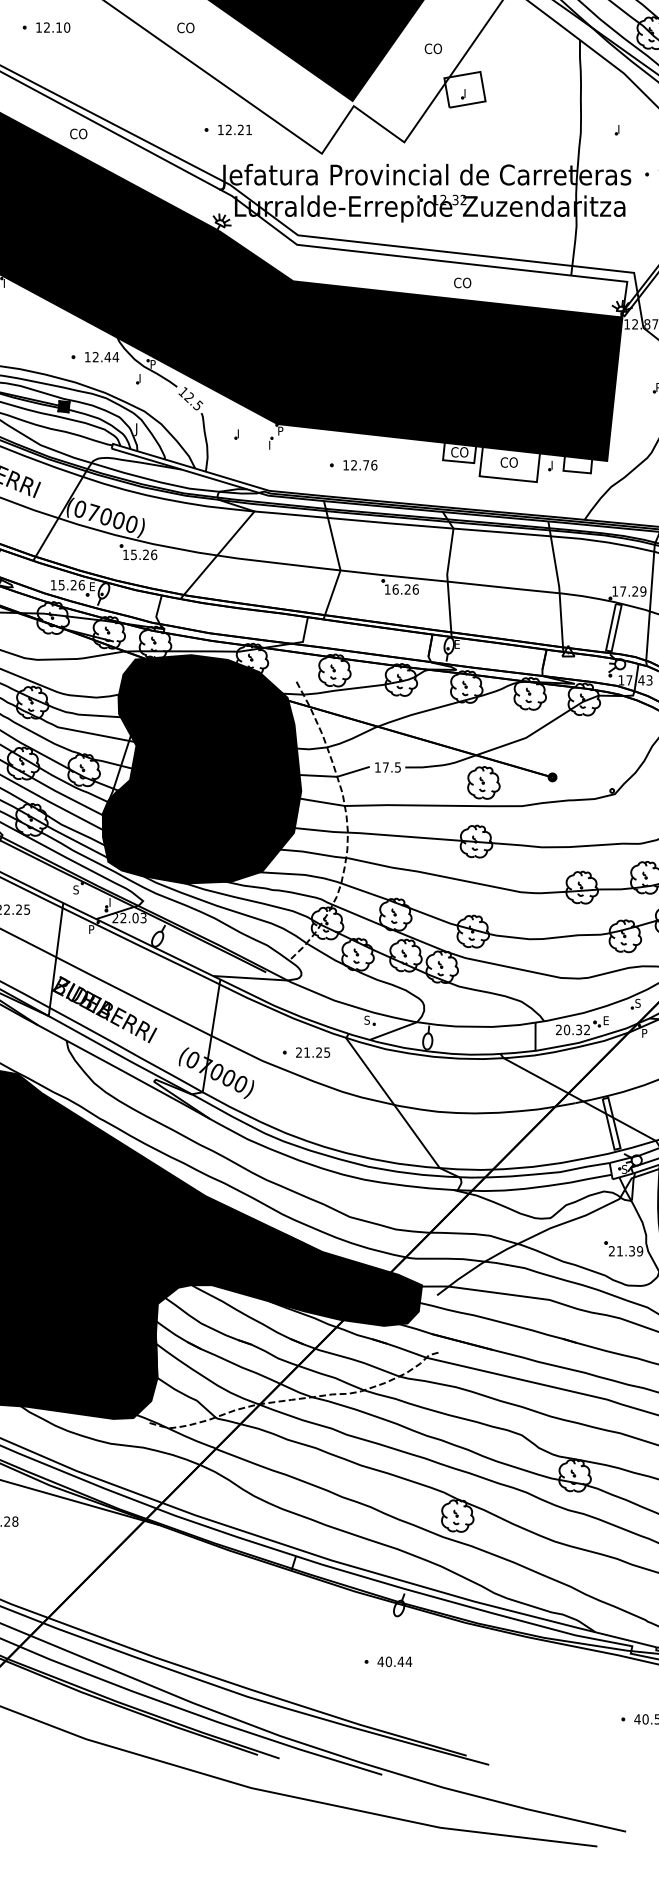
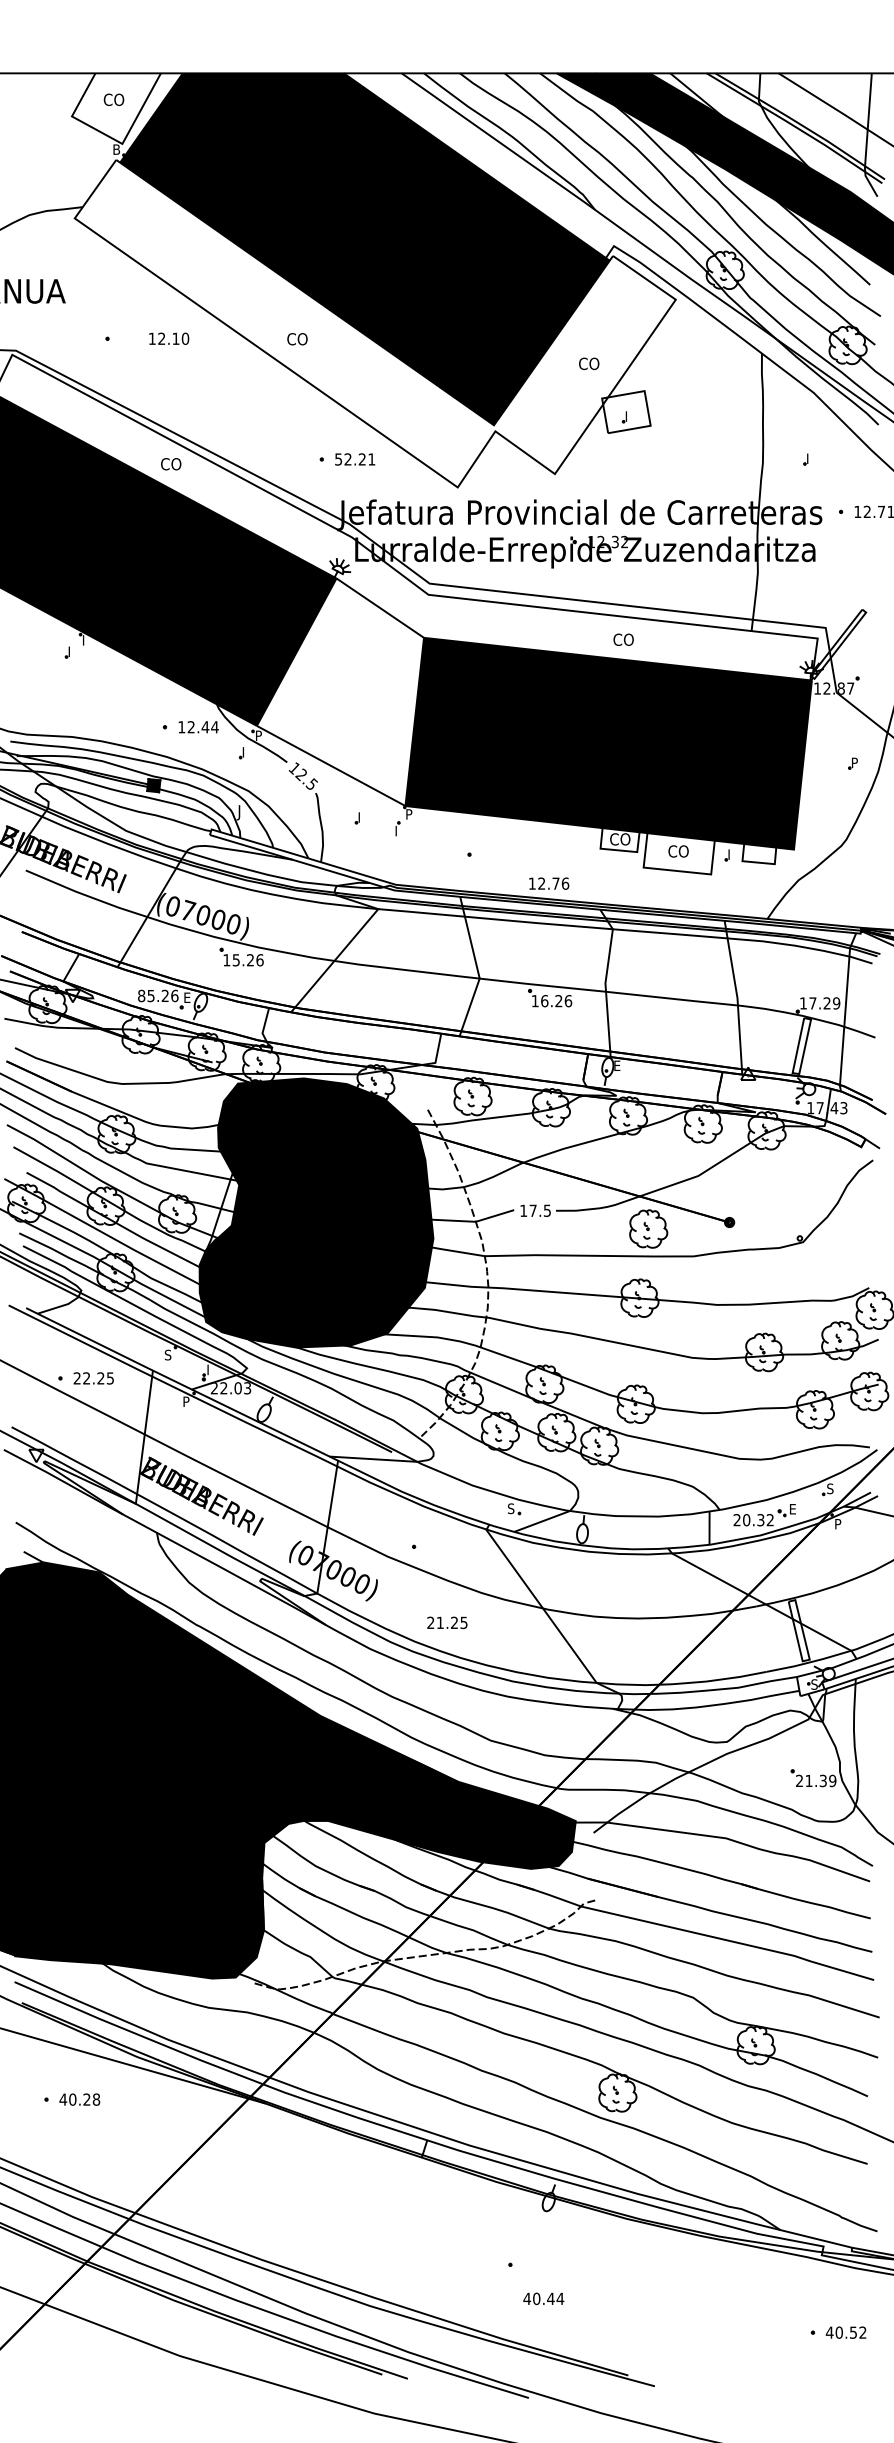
text: (53, 27) -> (169, 338), moved
text: (220, 129) -> (338, 459), 12.21 -> 52.21
fill: (222, 327) -> (340, 692), removed
text: (360, 465) -> (549, 883), moved
text: (53, 584) -> (141, 995), 15.26 -> 85.26
text: (313, 1052) -> (447, 1622), moved
text: (394, 1661) -> (543, 2298), moved

